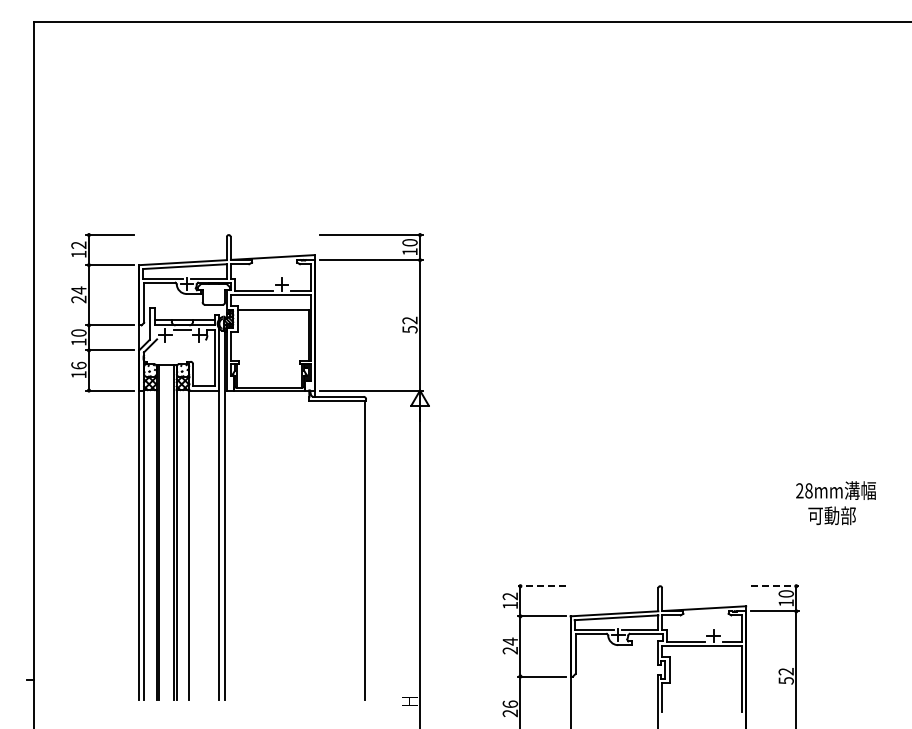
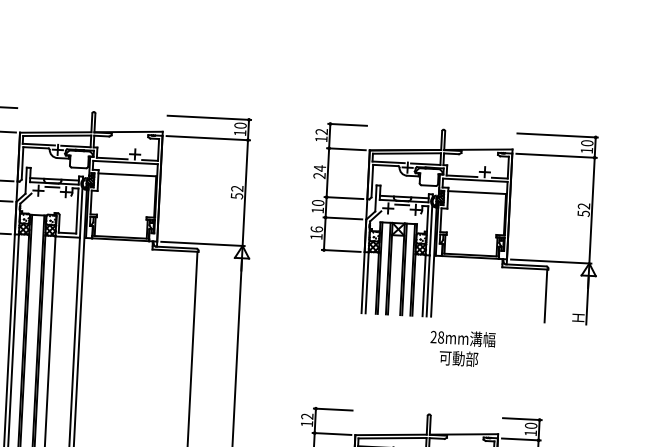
part: (679, 349) -> (454, 223), added
text: (835, 503) -> (462, 348), moved
line: (541, 586) -> (333, 409), dashed -> solid
line: (774, 586) -> (521, 419), dashed -> solid

